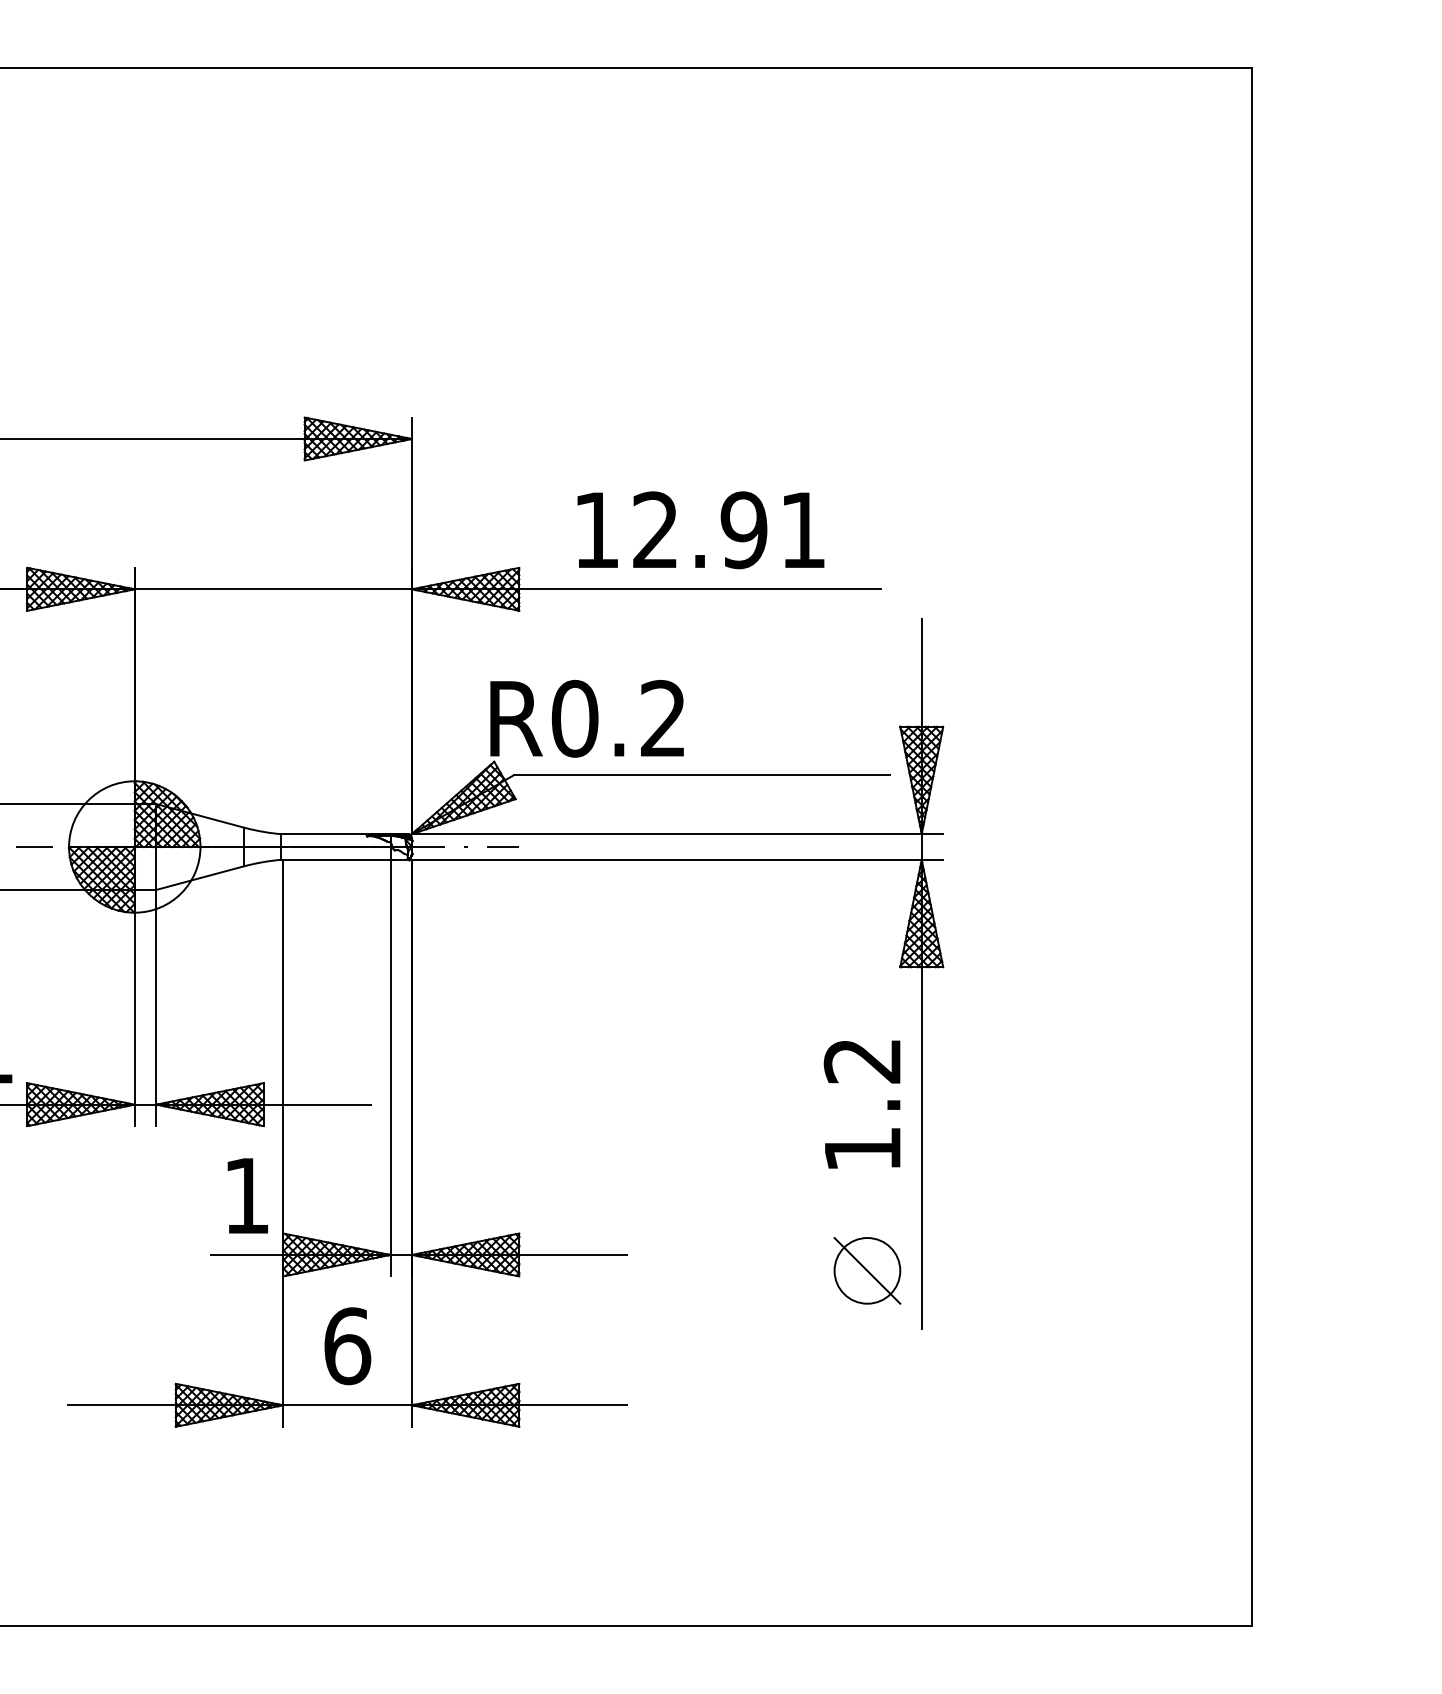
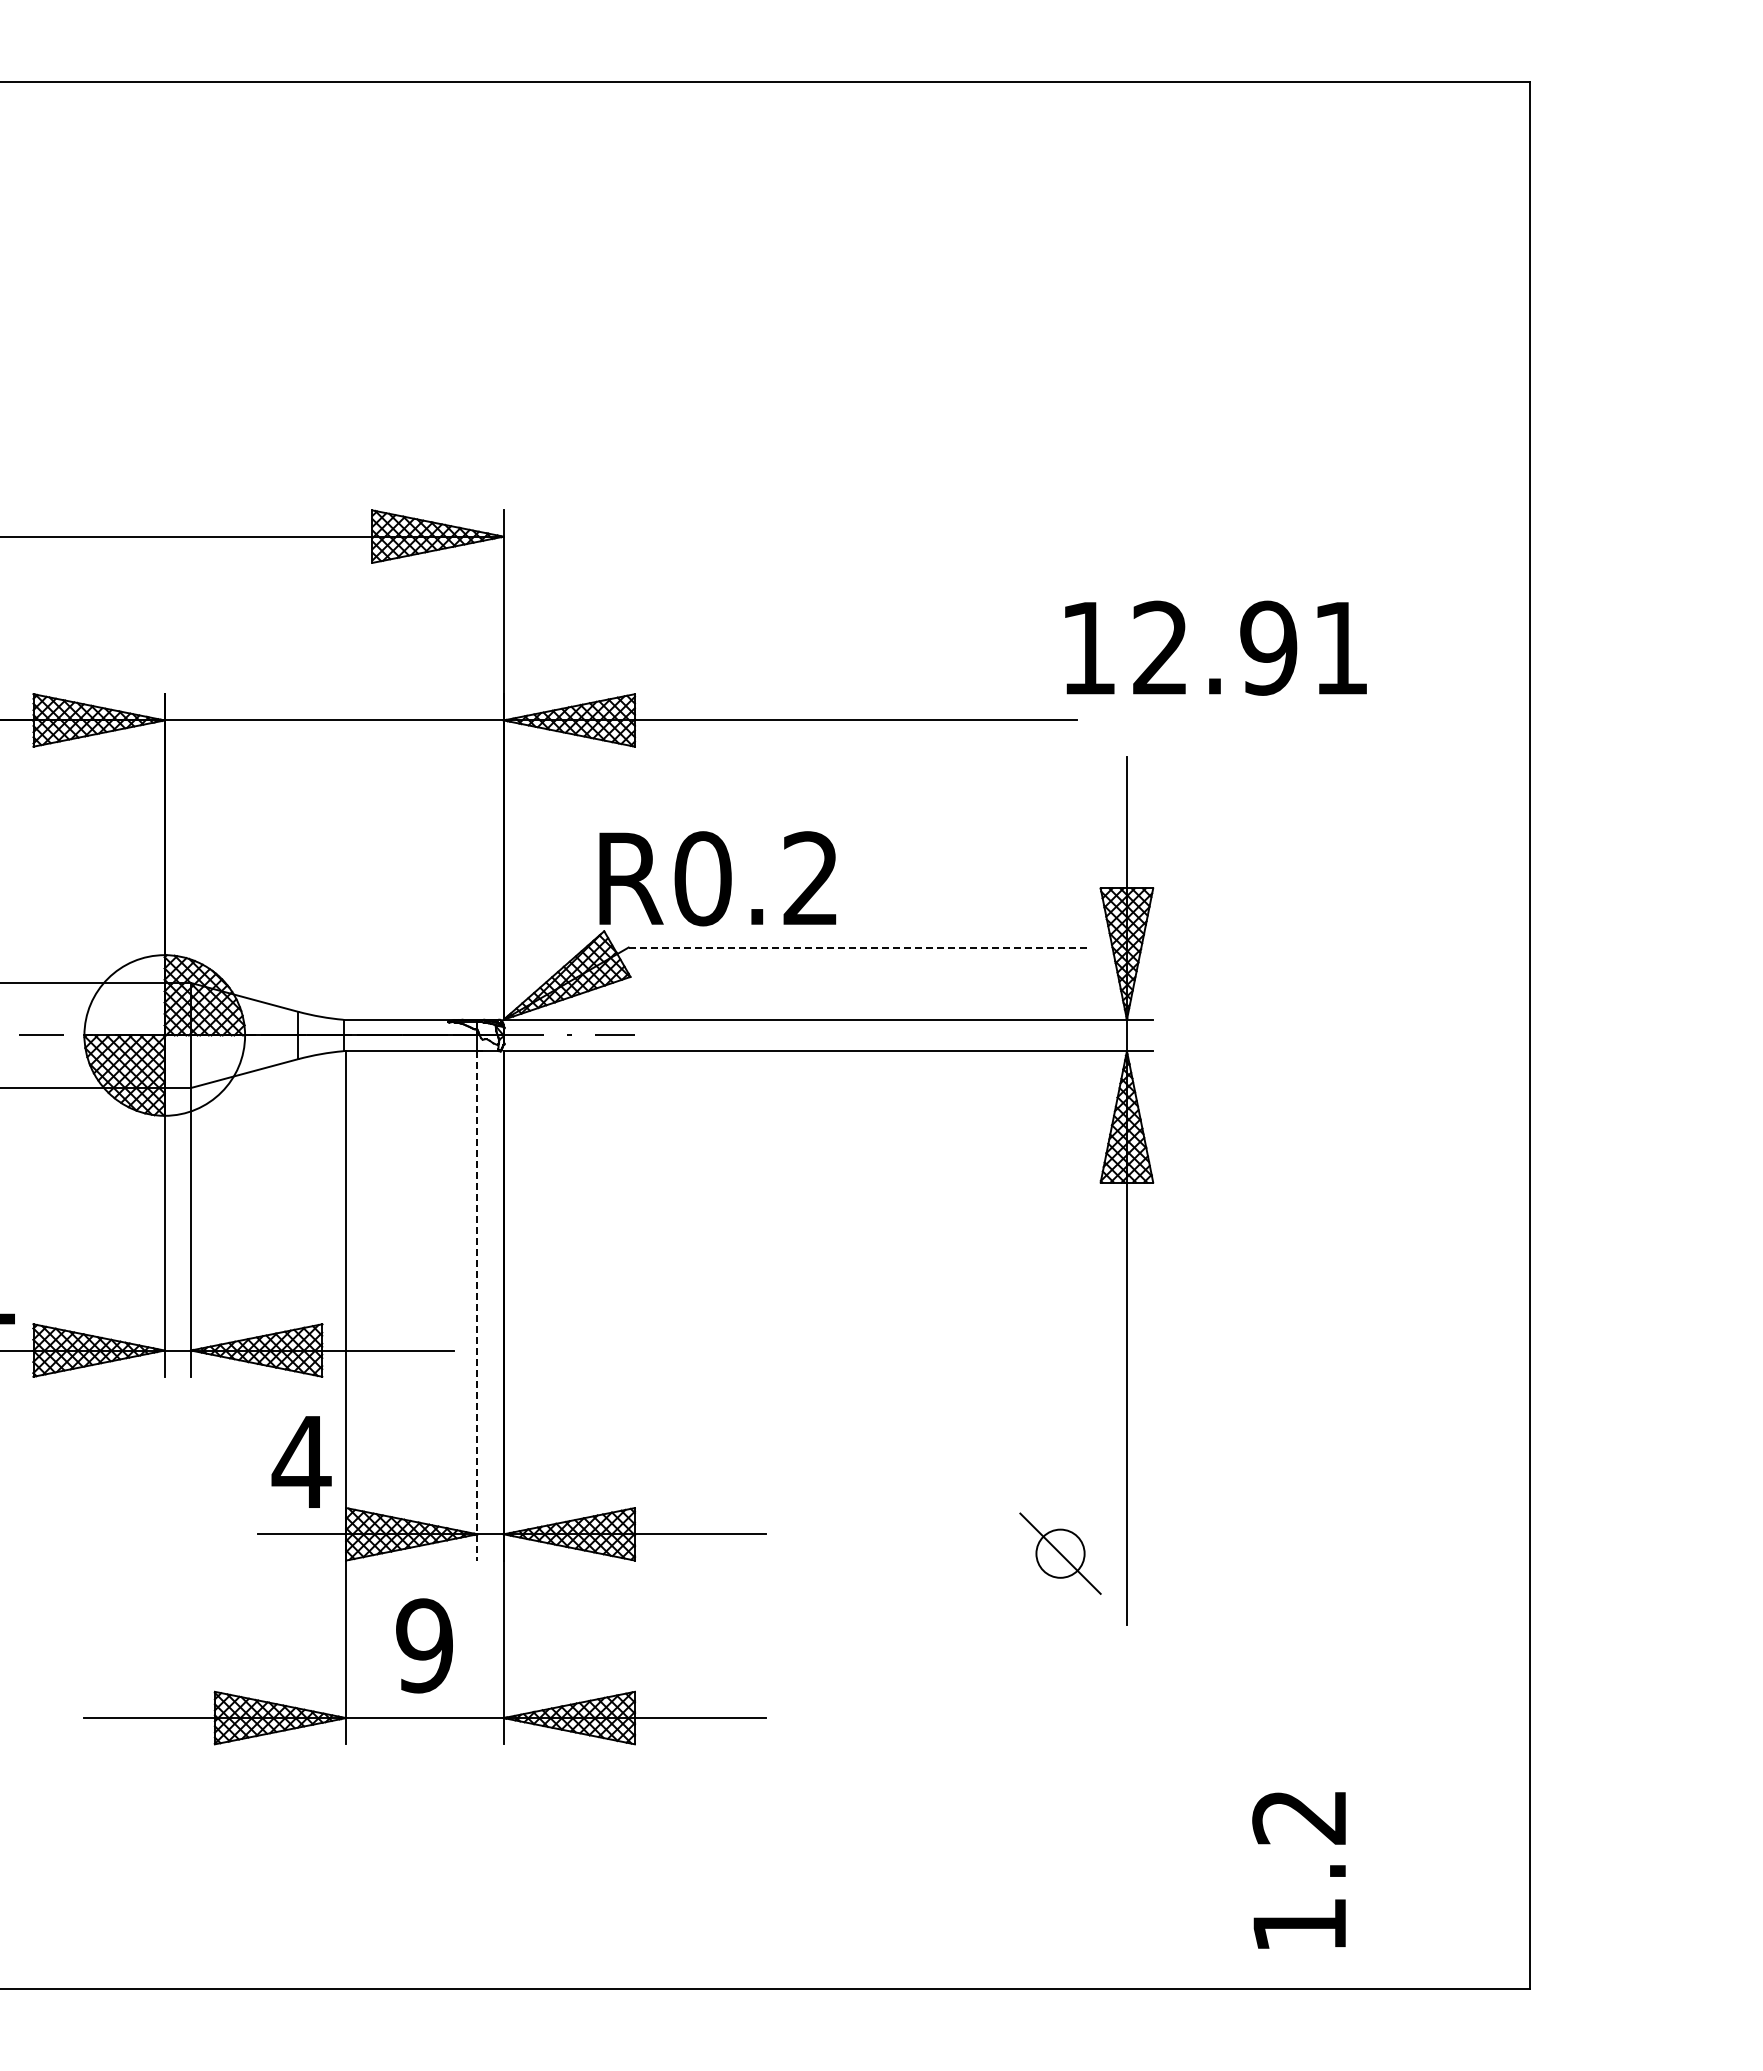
text: (700, 529) -> (1215, 647), moved
line: (702, 775) -> (858, 947), solid -> dashed
line: (390, 1067) -> (477, 1305), solid -> dashed
text: (861, 1104) -> (1298, 1870), moved
text: (246, 1195) -> (301, 1461), 1 -> 4
circle: (867, 1270) -> (1060, 1553), size x0.6
text: (347, 1345) -> (424, 1645), 6 -> 9

